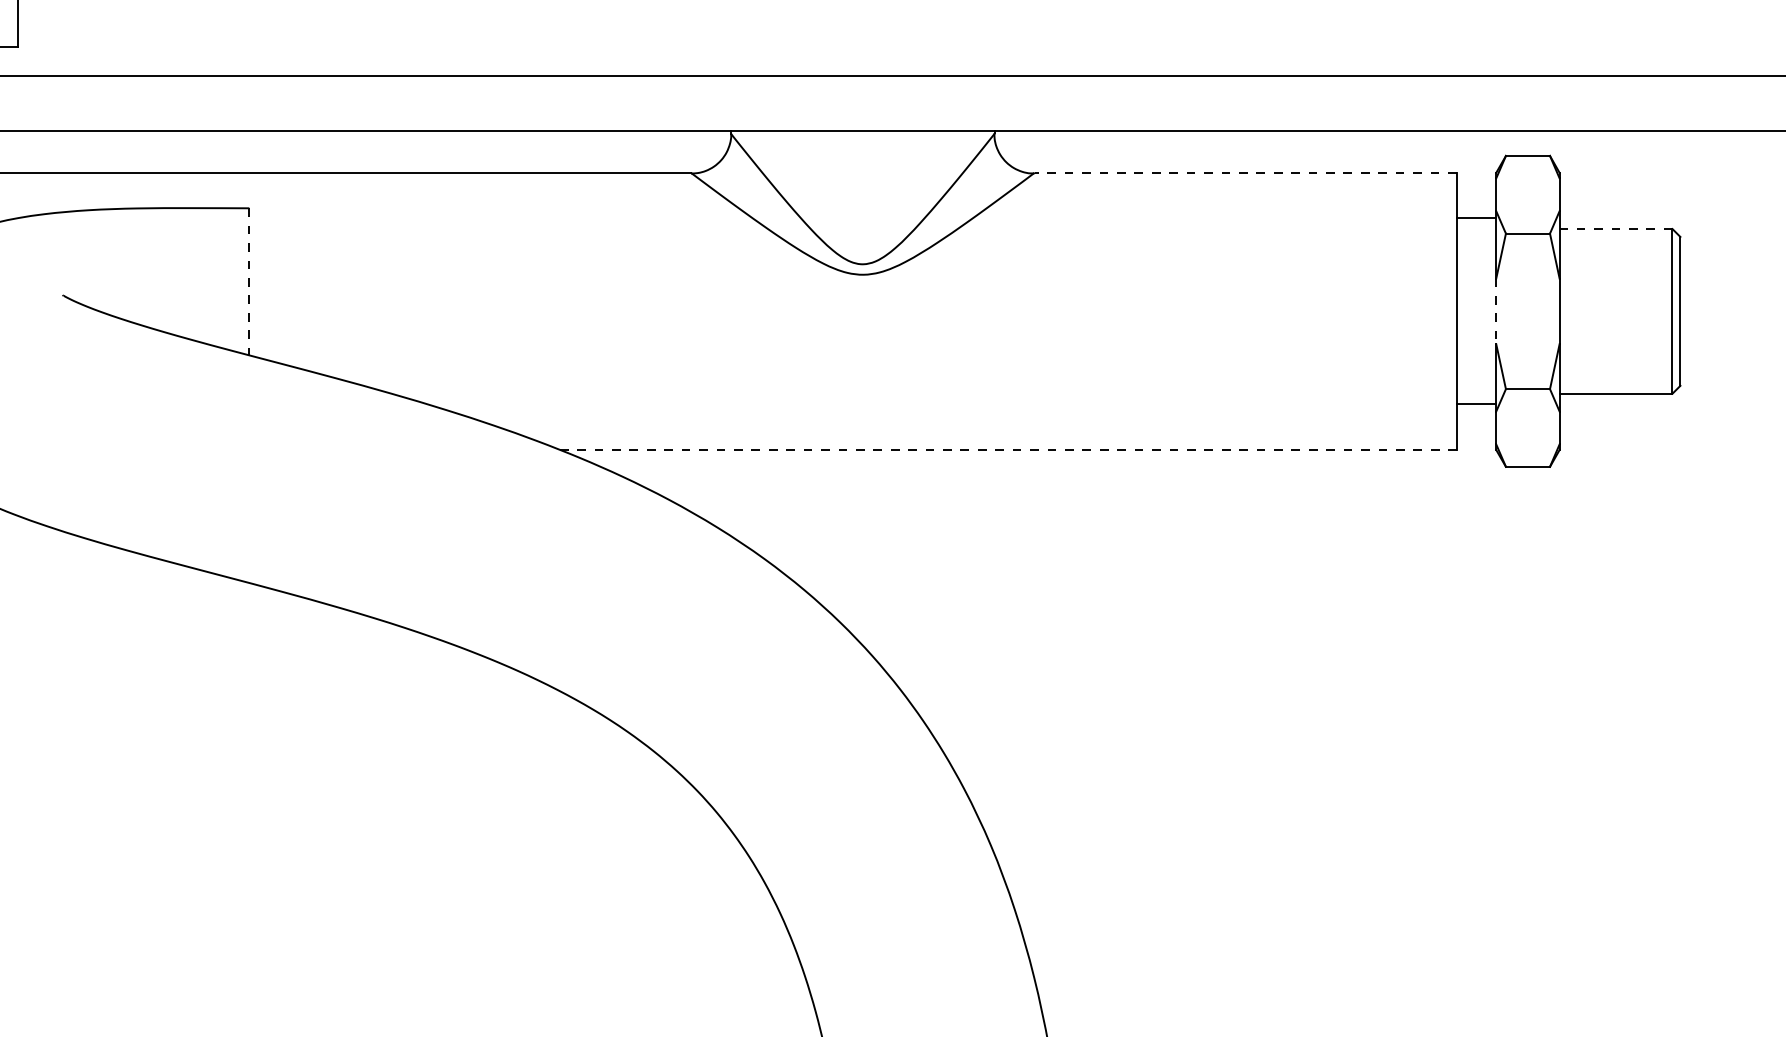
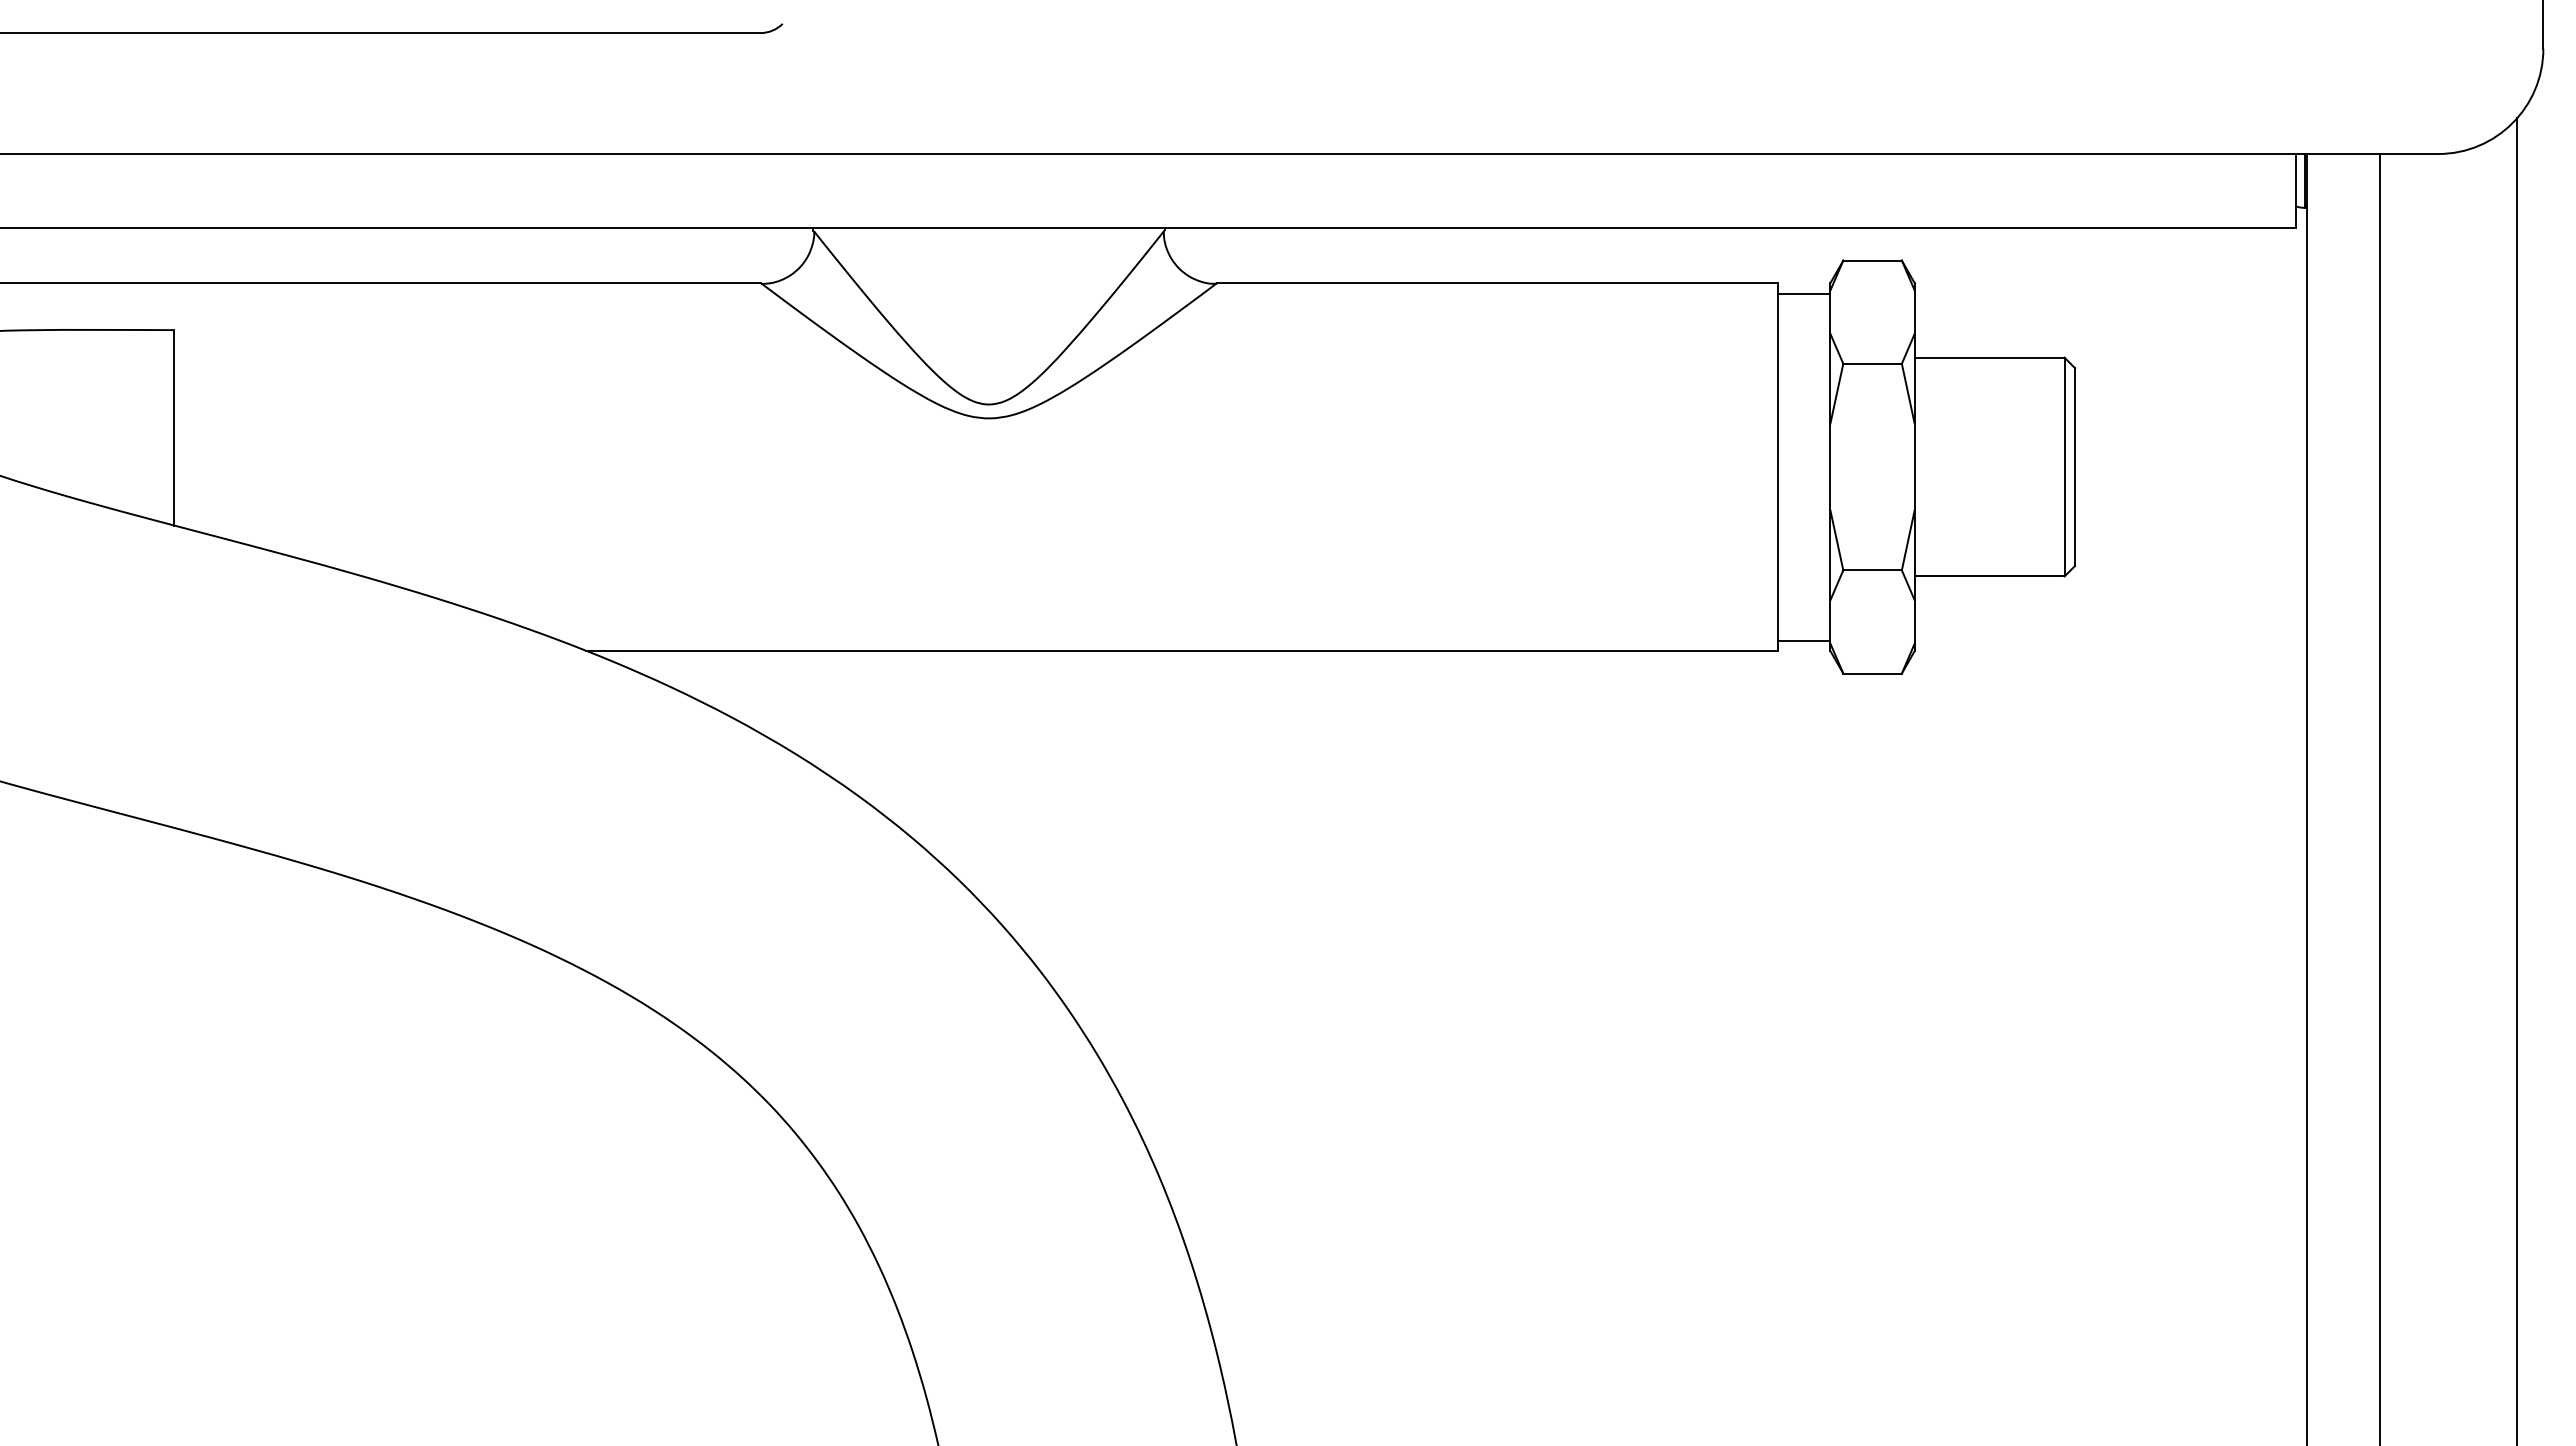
line: (1245, 173) -> (1497, 283), dashed -> solid
line: (1475, 218) -> (1803, 293), moved
line: (1615, 228) -> (1989, 357), dashed -> solid
line: (249, 281) -> (174, 427), dashed -> solid
line: (1496, 311) -> (1830, 467), dashed -> solid
line: (1475, 404) -> (1803, 640), moved
line: (1008, 450) -> (1182, 651), dashed -> solid

